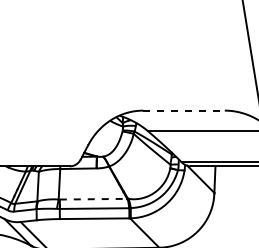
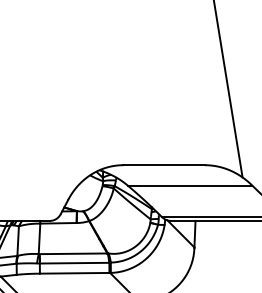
line: (184, 110) -> (164, 165), dashed -> solid
line: (93, 198) -> (73, 253), dashed -> solid

